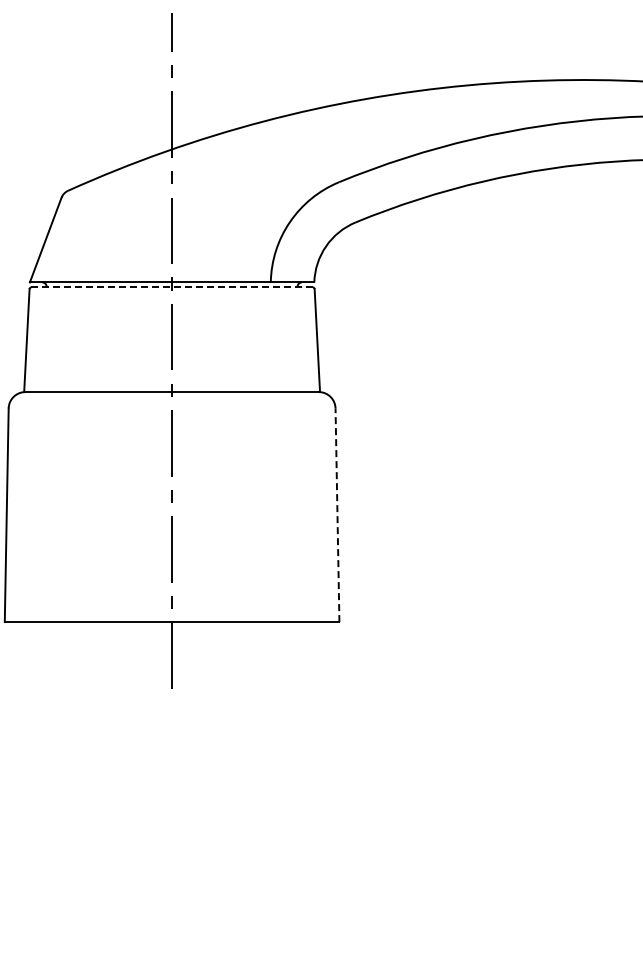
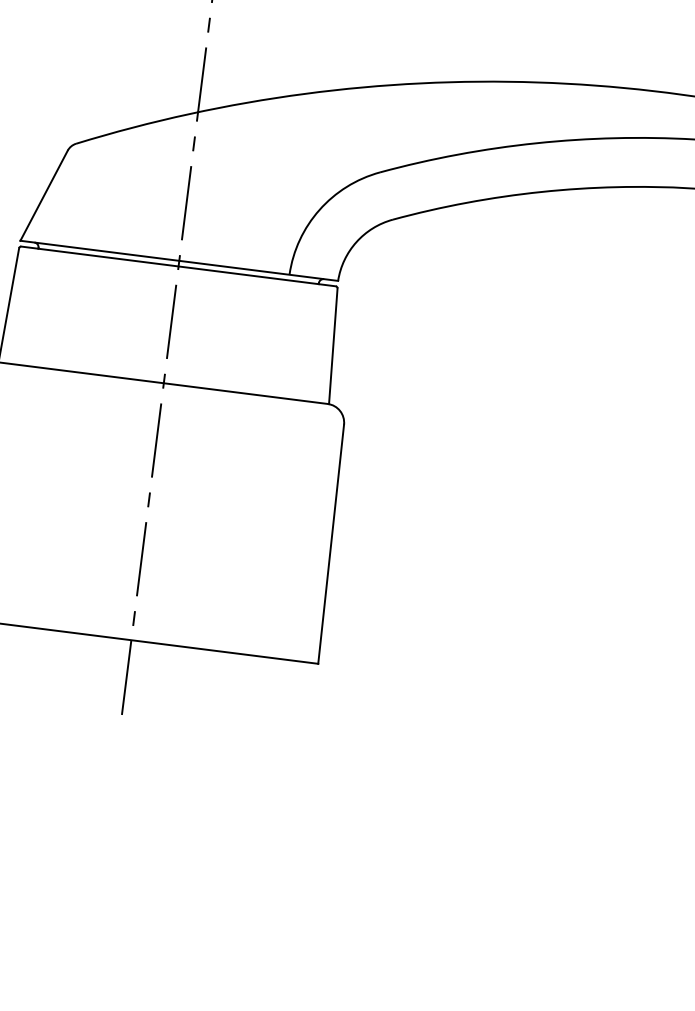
line: (172, 287) -> (179, 266), dashed -> solid
line: (337, 515) -> (331, 544), dashed -> solid

